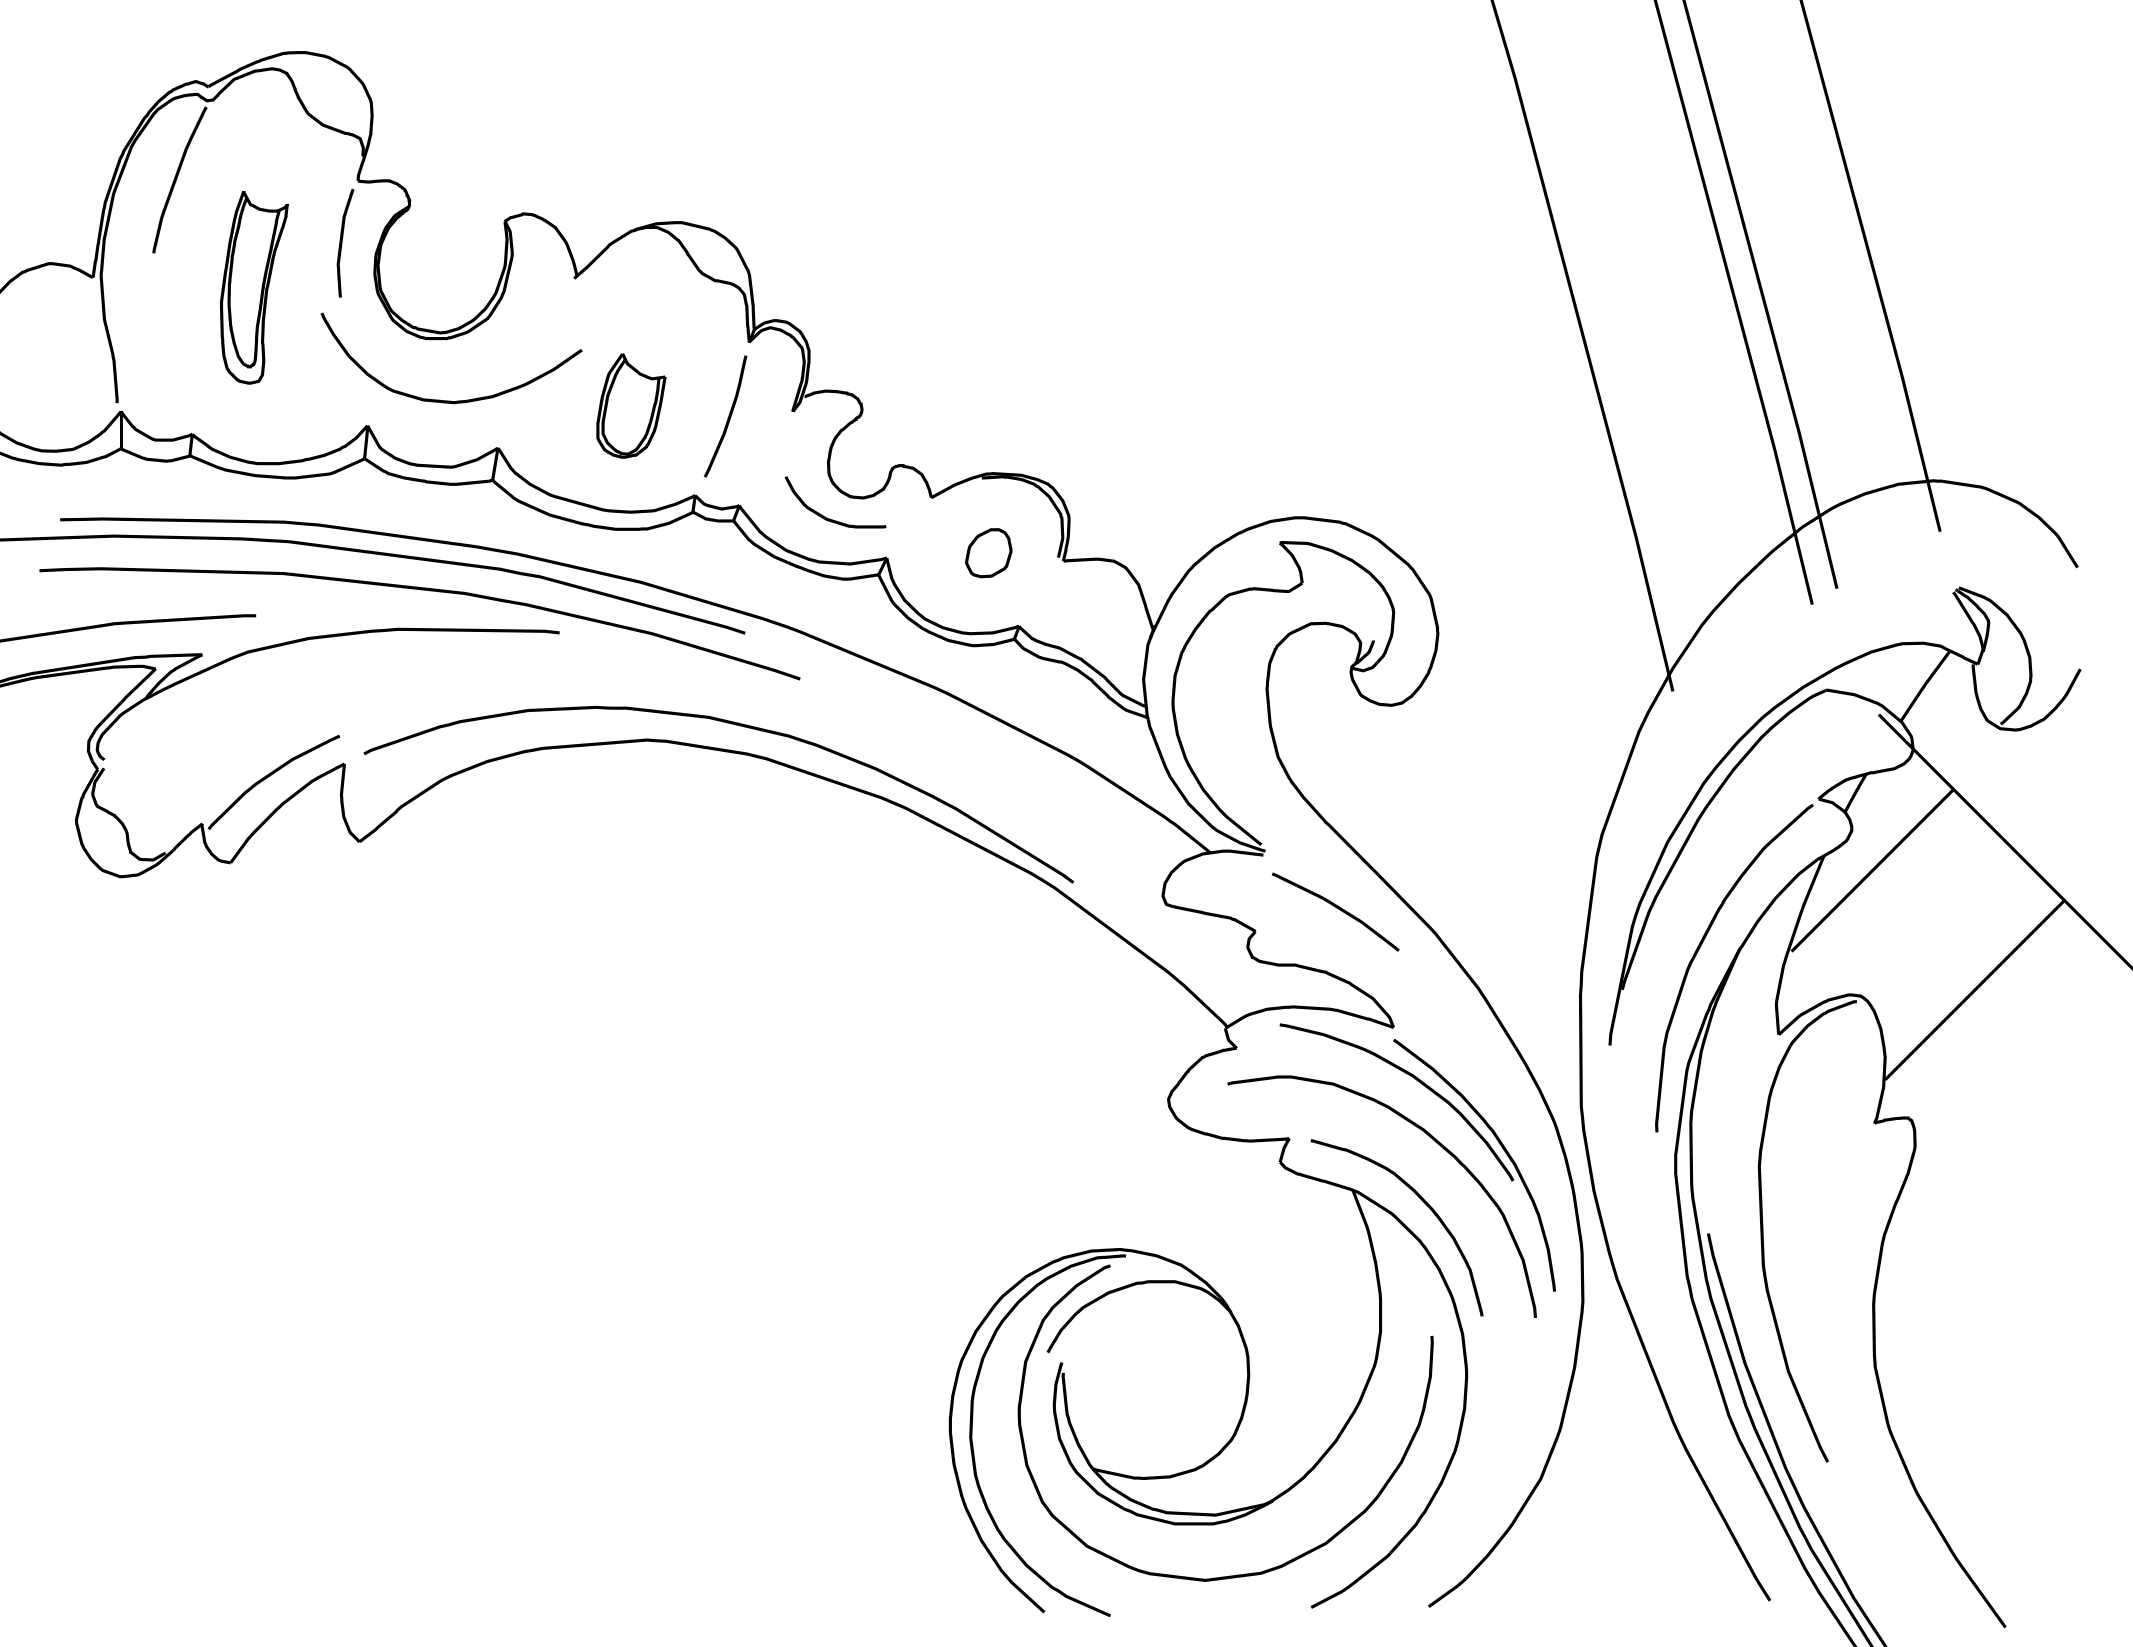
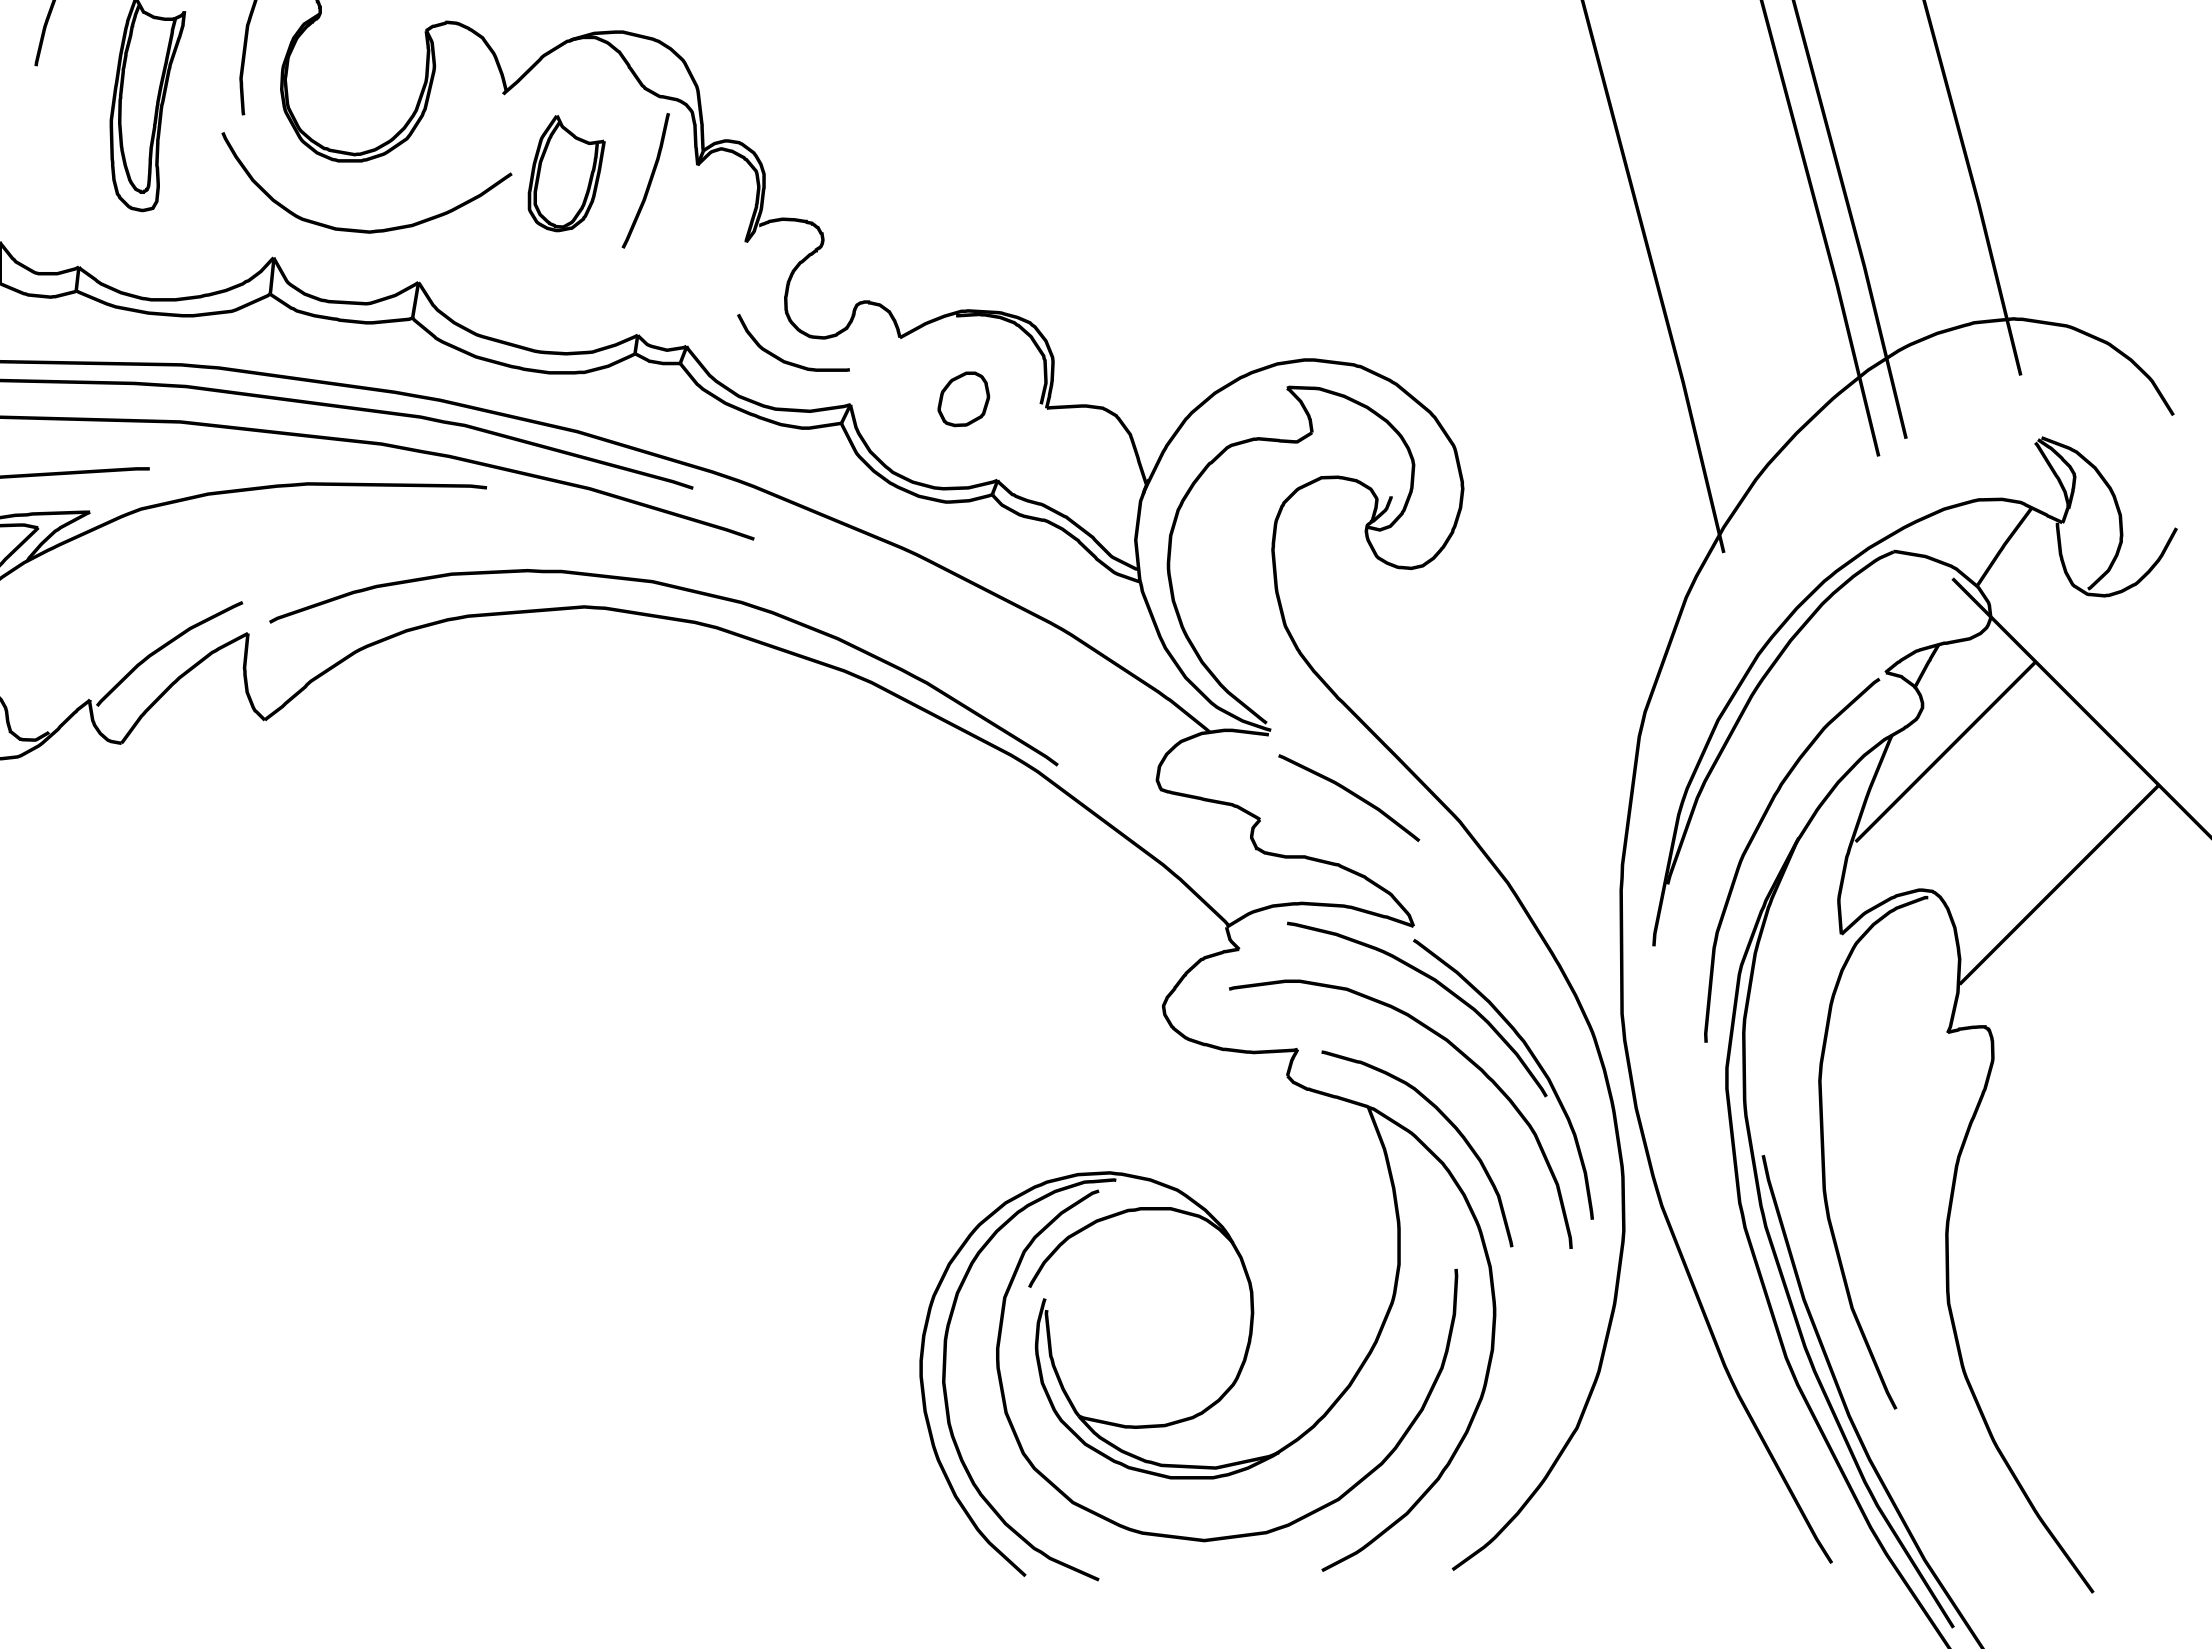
part: (631, 405) -> (566, 173), moved
curve: (727, 418) -> (647, 183), moved

